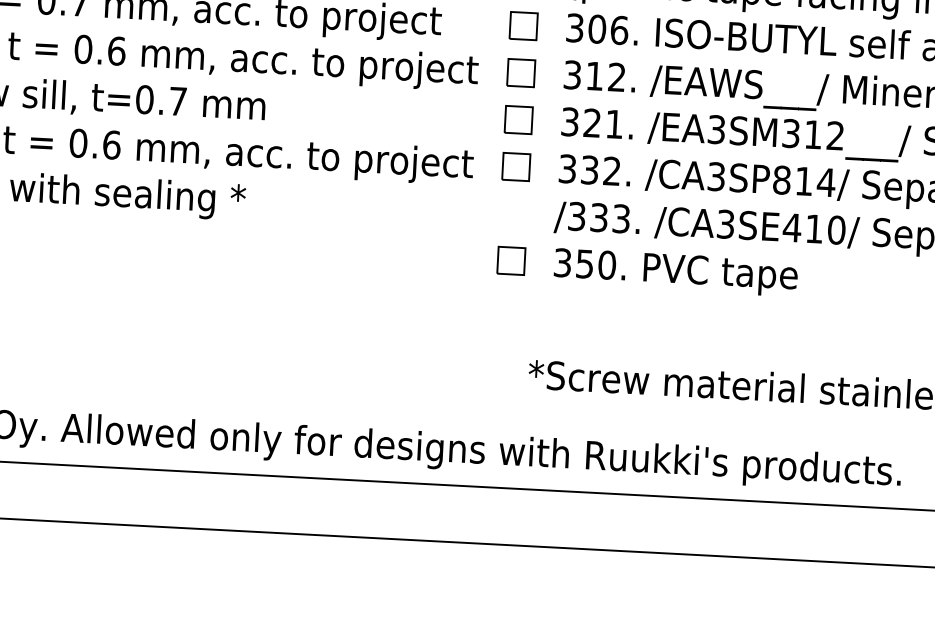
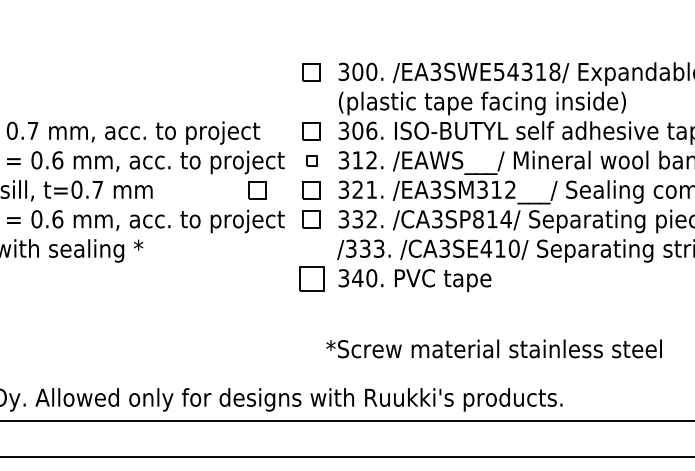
part: (520, 72) -> (311, 160), size x0.6
part: (432, 115) -> (257, 190), added
part: (511, 260) -> (311, 278), size x1.4
text: (584, 264) -> (357, 278), 350. -> 340.

